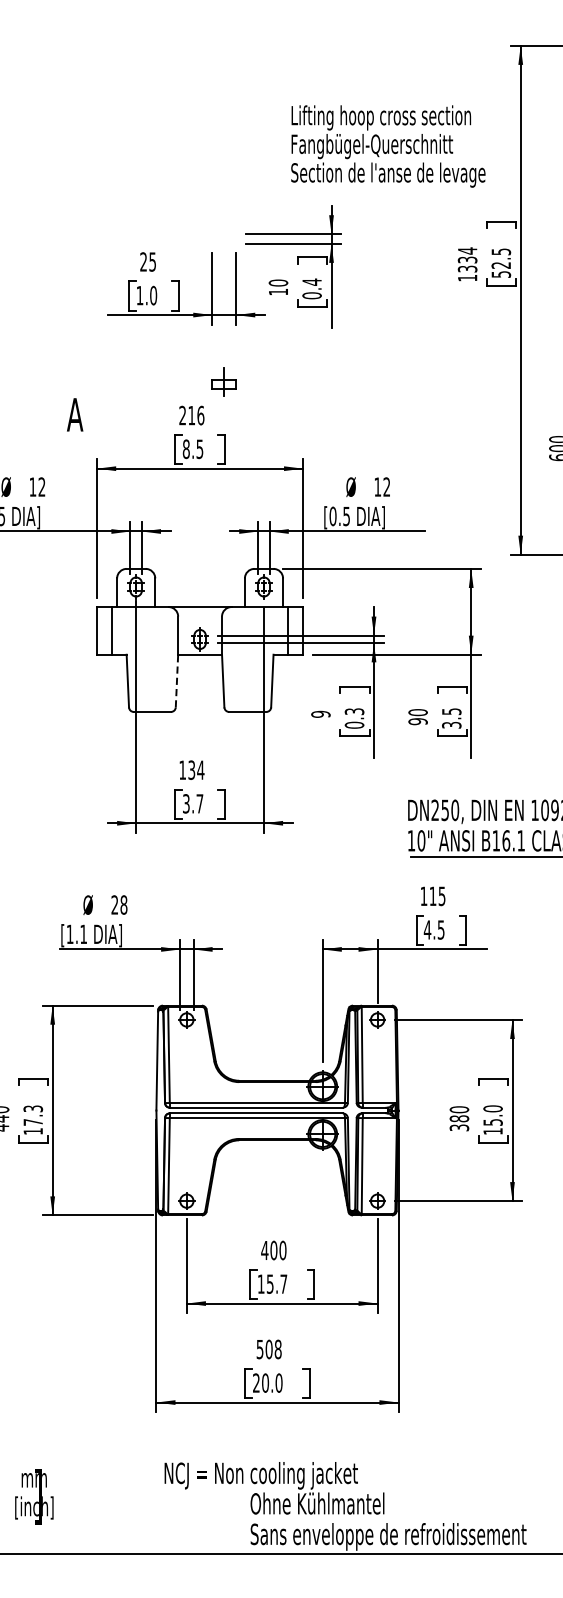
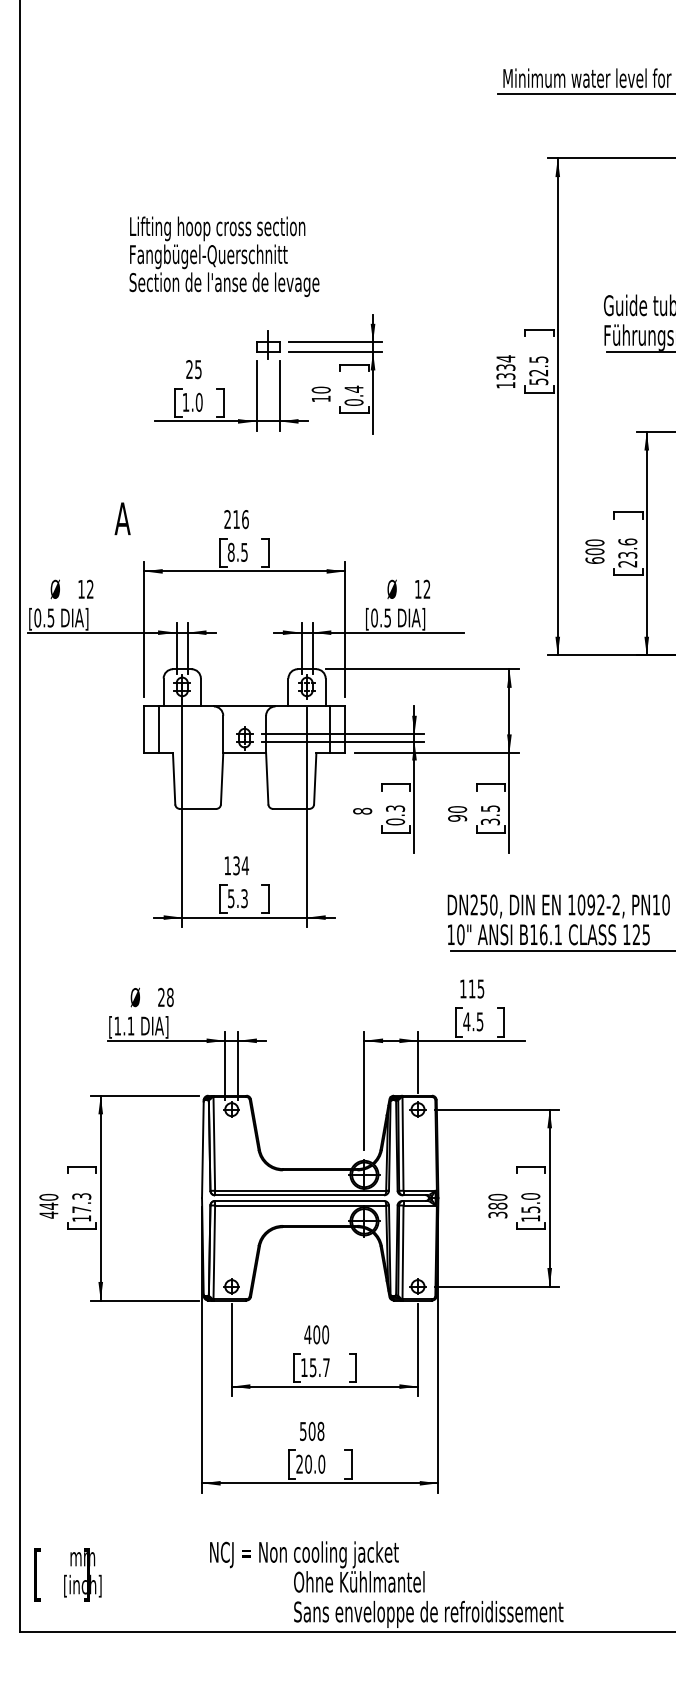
text: (388, 146) -> (224, 256), moved
part: (224, 381) -> (268, 344), moved
line: (177, 680) -> (222, 778), dashed -> solid
text: (320, 713) -> (362, 810), 9 -> 8
text: (192, 803) -> (237, 898), 3.7 -> 5.3

